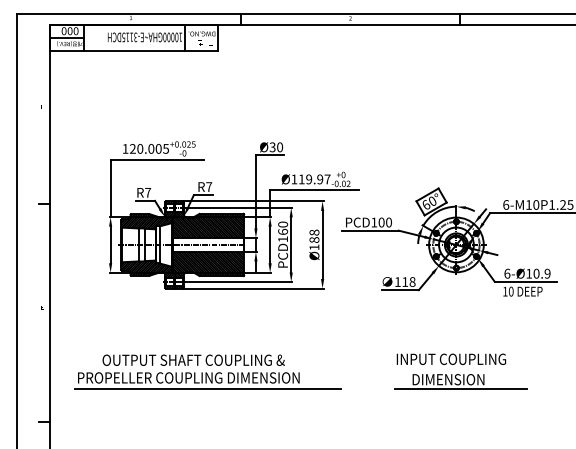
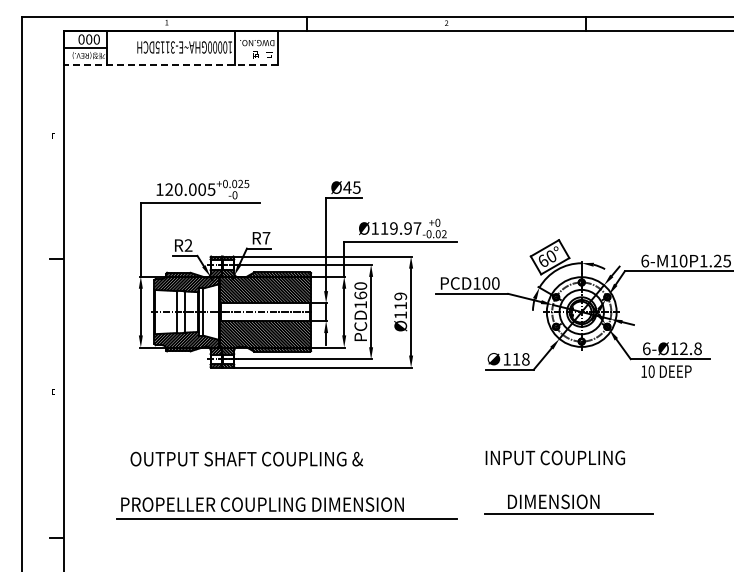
line: (133, 50) -> (170, 64), solid -> dashed
text: (275, 147) -> (351, 187), Ø30 -> Ø45
text: (148, 192) -> (188, 245), R7 -> R2
text: (314, 235) -> (400, 300), Ø188 -> Ø119
text: (541, 273) -> (690, 348), 6-Ø10.9 -> 6-Ø12.8
text: (450, 359) -> (554, 457), moved
part: (207, 380) -> (286, 508), moved
part: (460, 381) -> (568, 504), moved

